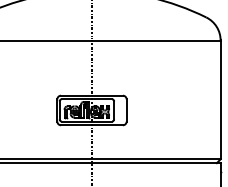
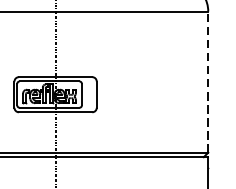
line: (220, 99) -> (208, 81), solid -> dashed

